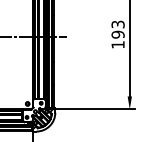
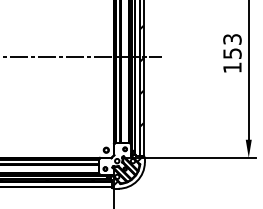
text: (118, 34) -> (232, 53), 193 -> 153

